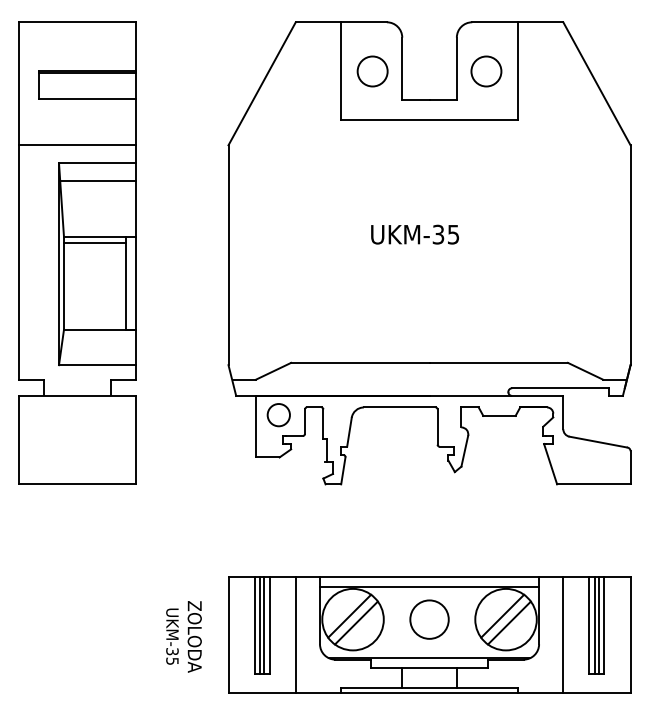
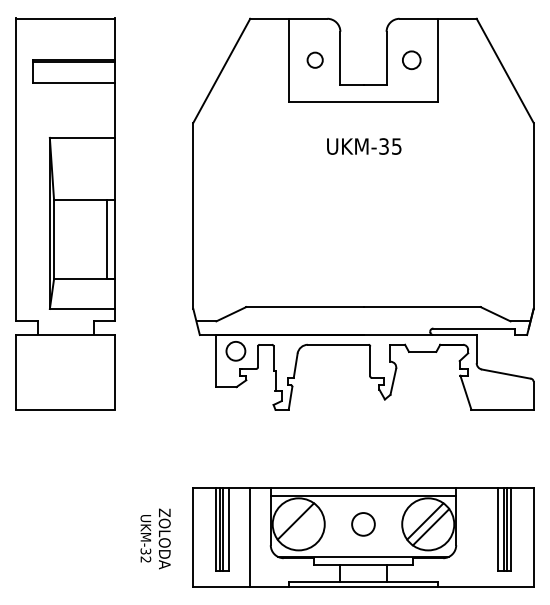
circle: (371, 70) -> (314, 59), size x0.6
circle: (486, 70) -> (411, 59), size x0.7
line: (77, 144) -> (65, 122), removed
line: (97, 180) -> (82, 152), removed
text: (415, 234) -> (364, 146), moved
line: (95, 242) -> (80, 205), removed
circle: (429, 619) -> (363, 524), size x0.7
line: (356, 623) -> (301, 527), removed
line: (563, 633) -> (476, 536), removed
text: (171, 661) -> (145, 559), UKM-35 -> UKM-32

